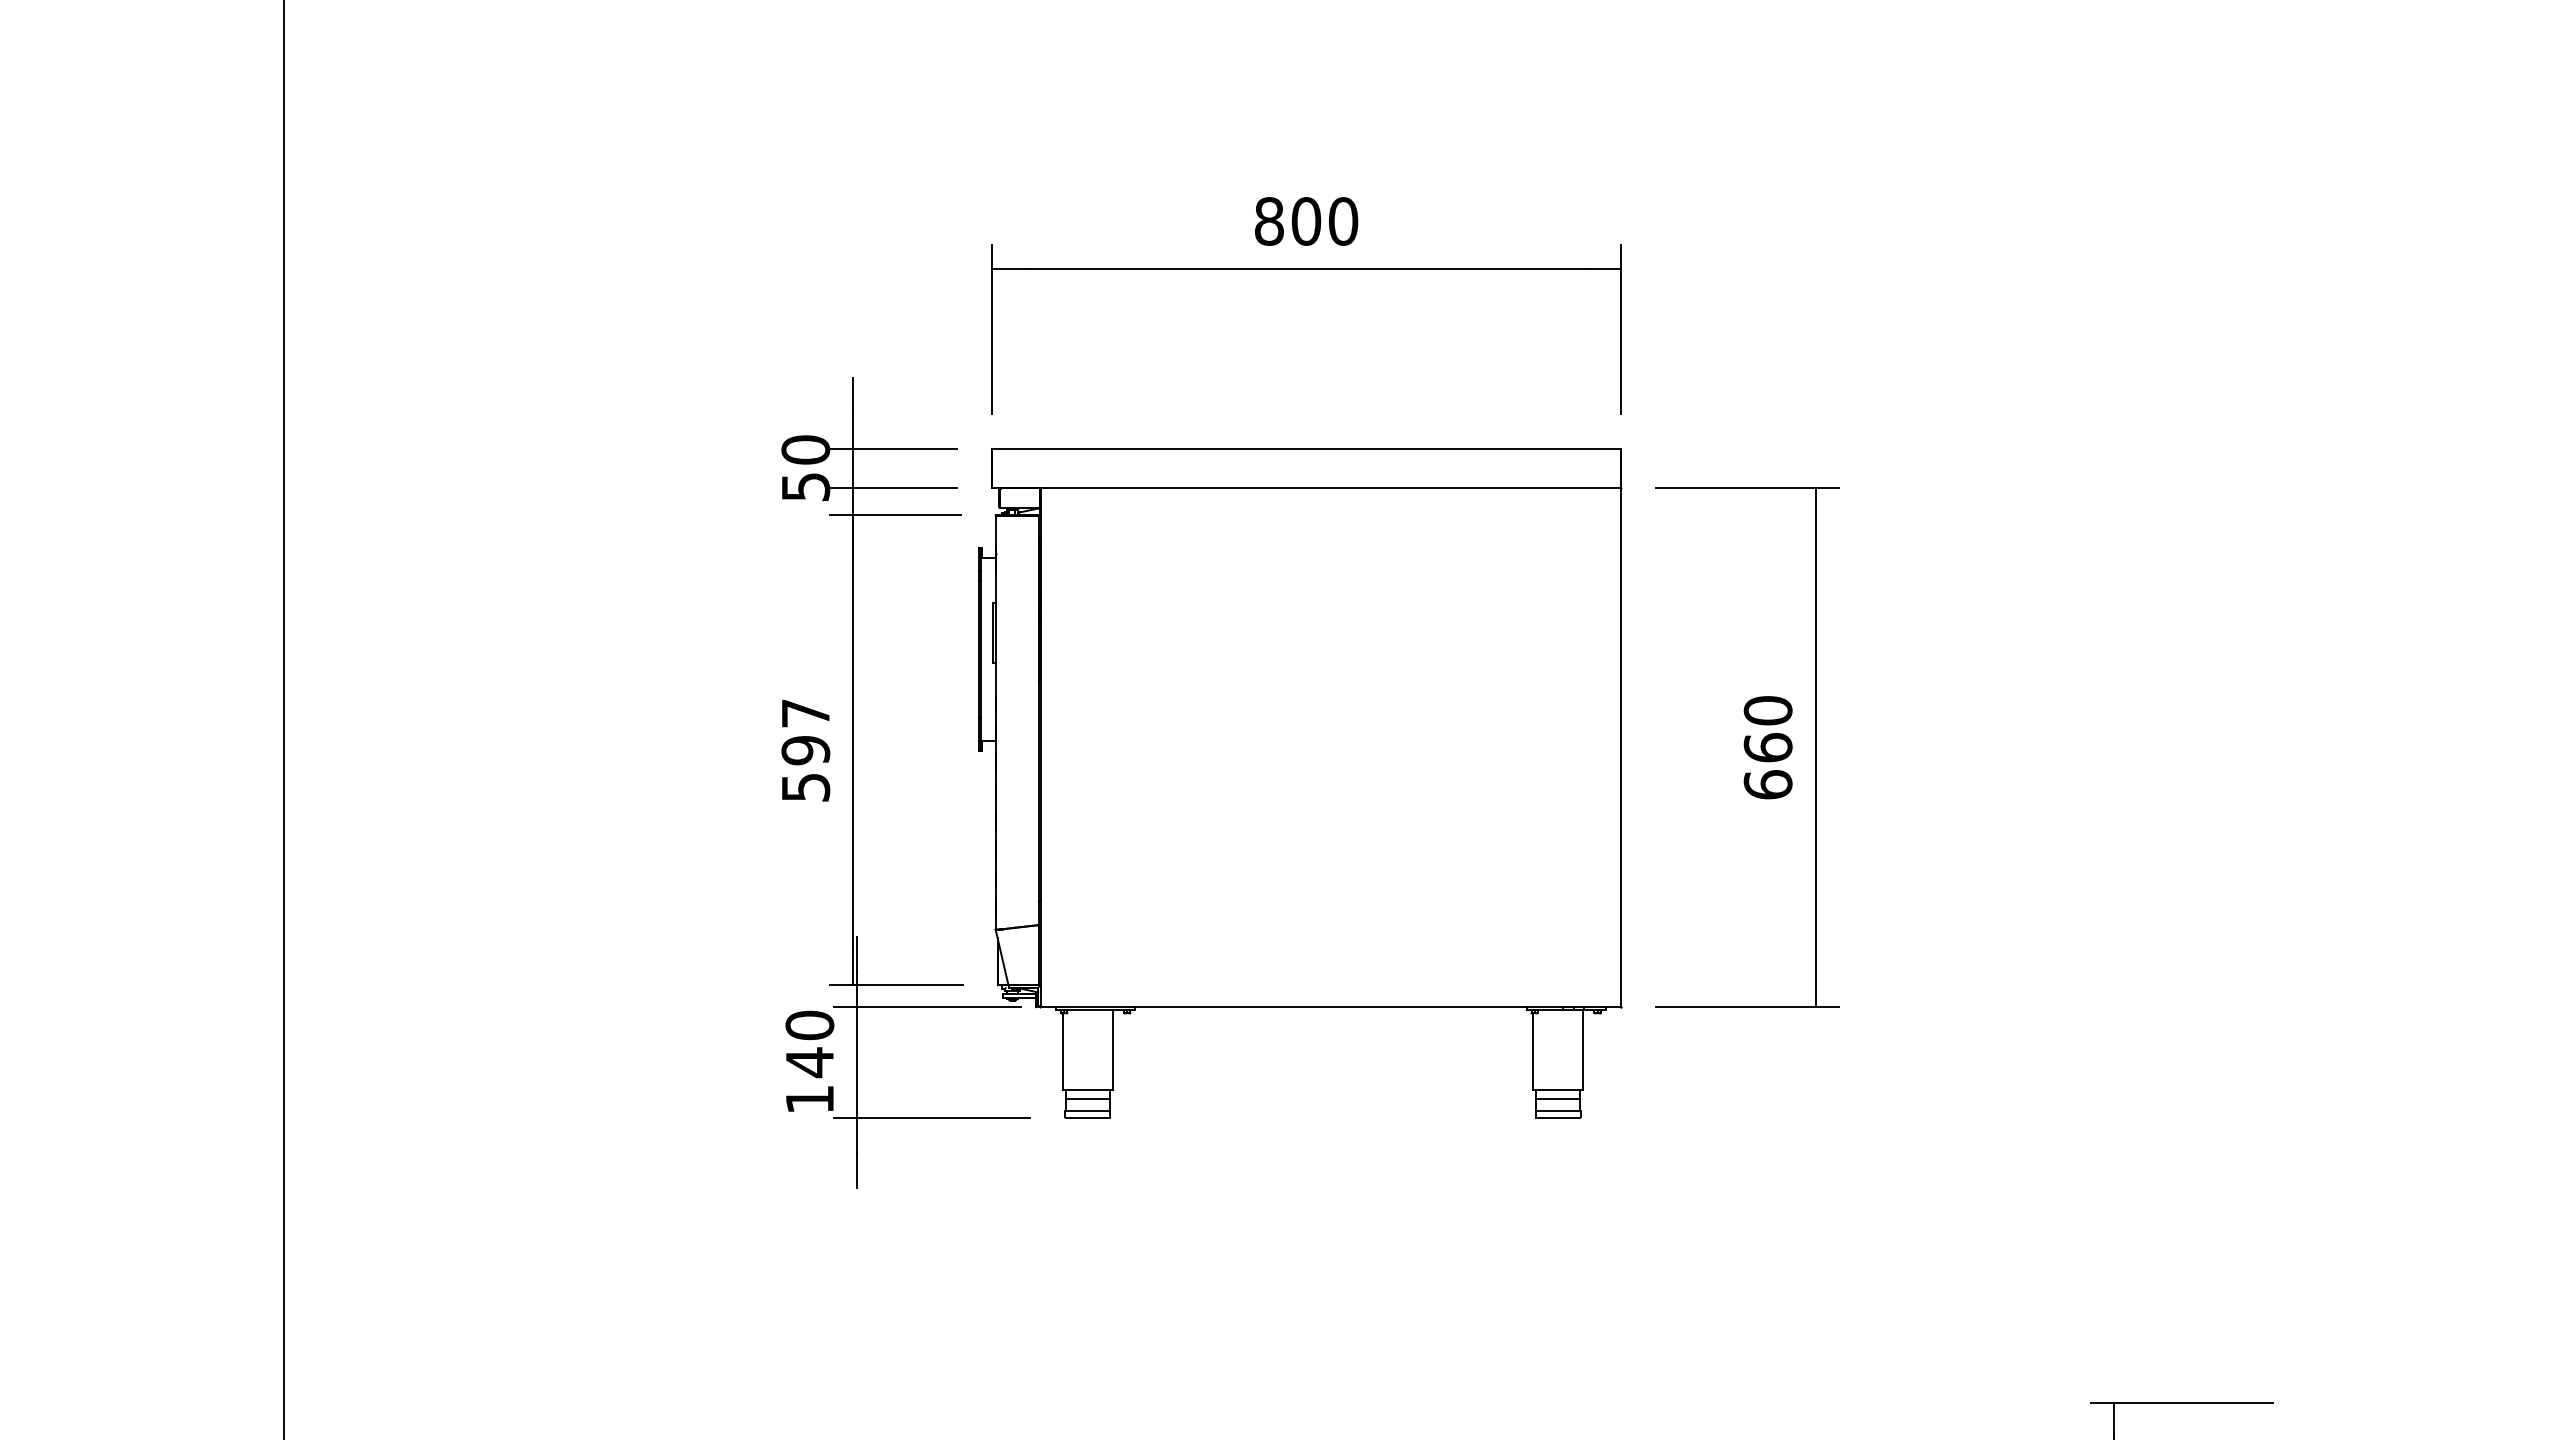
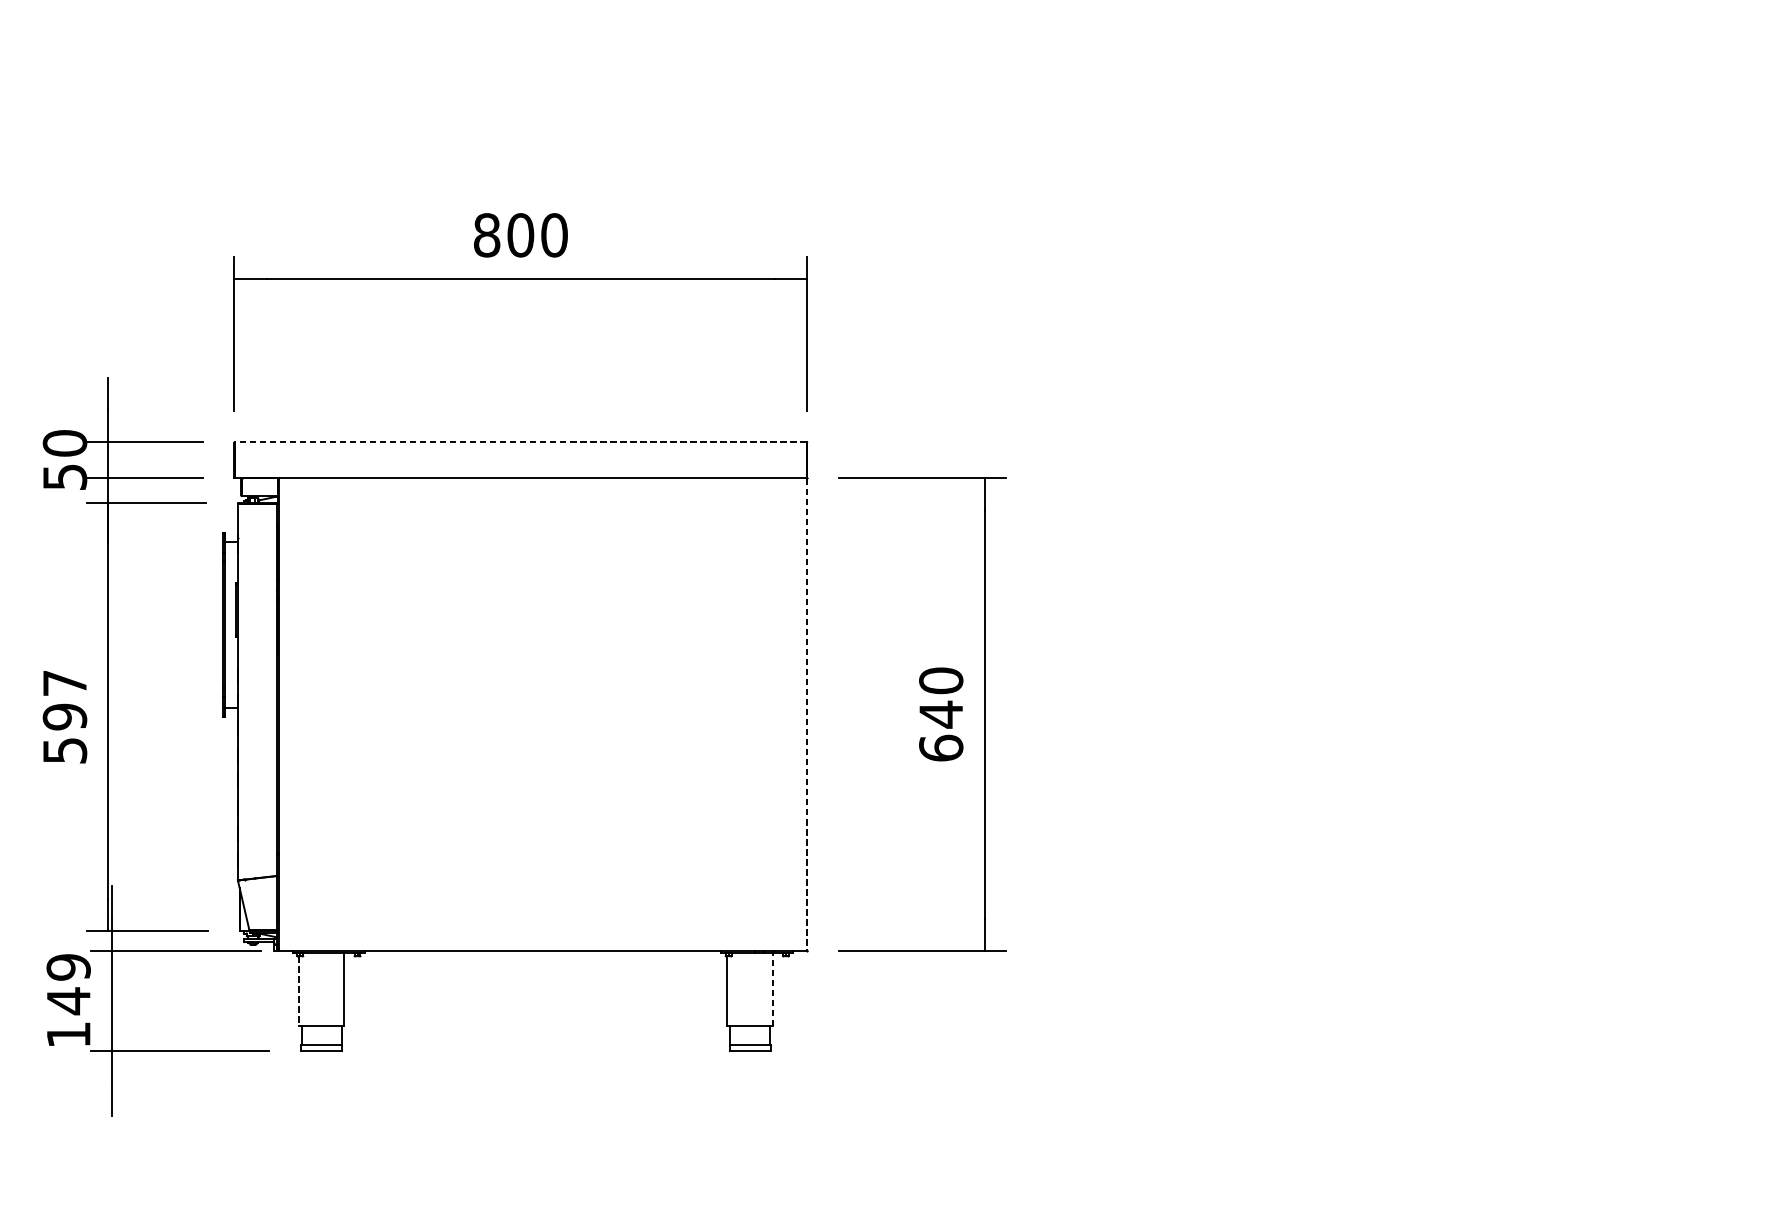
line: (1306, 448) -> (520, 442), solid -> dashed
text: (1767, 747) -> (940, 714), 660 -> 640
line: (1621, 748) -> (807, 715), solid -> dashed
text: (809, 1025) -> (68, 967), 140 -> 149
line: (1583, 1049) -> (773, 989), solid -> dashed
line: (1062, 1052) -> (298, 991), solid -> dashed
line: (1087, 1099) -> (321, 1034), removed
line: (1557, 1099) -> (749, 1034), removed

